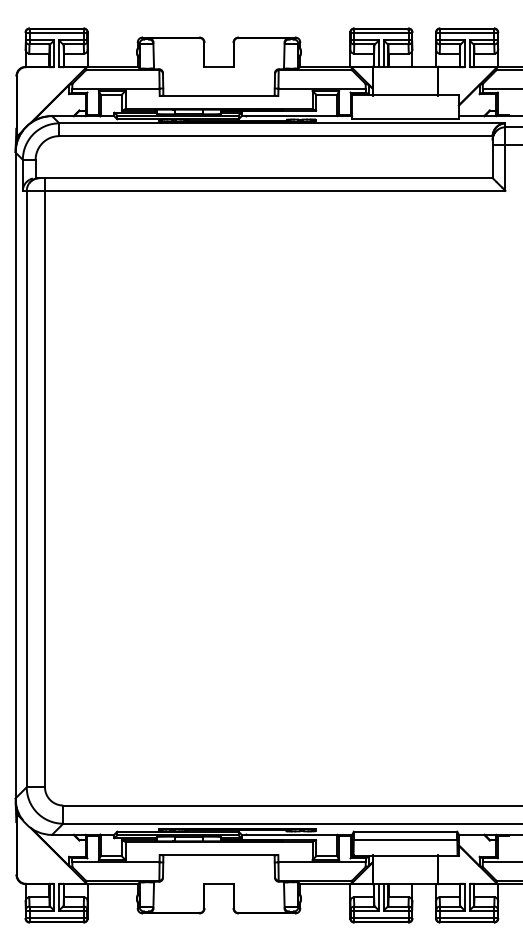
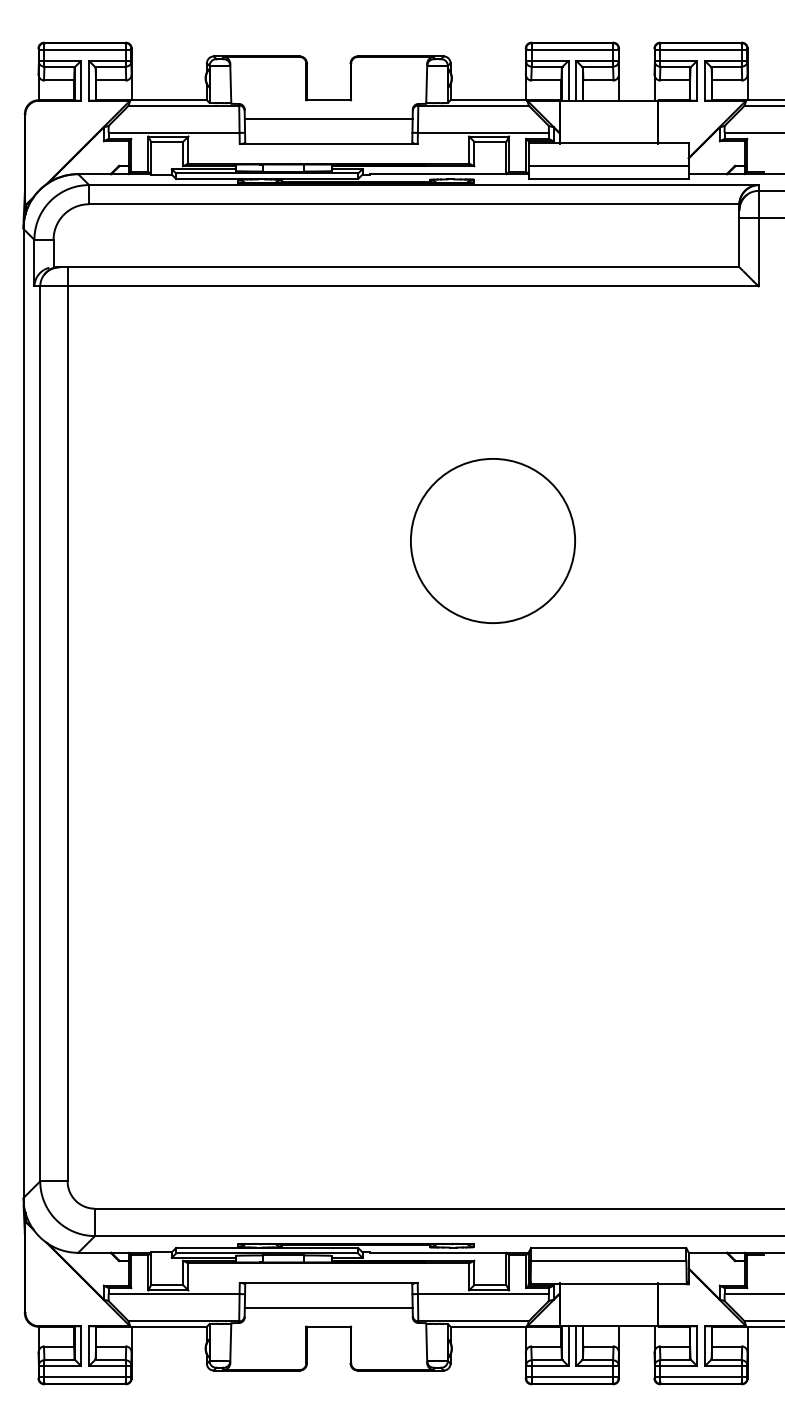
line: (218, 79) -> (327, 119), added
line: (405, 110) -> (608, 165), added
circle: (328, 360) -> (493, 540), added
line: (218, 871) -> (327, 1307), added

